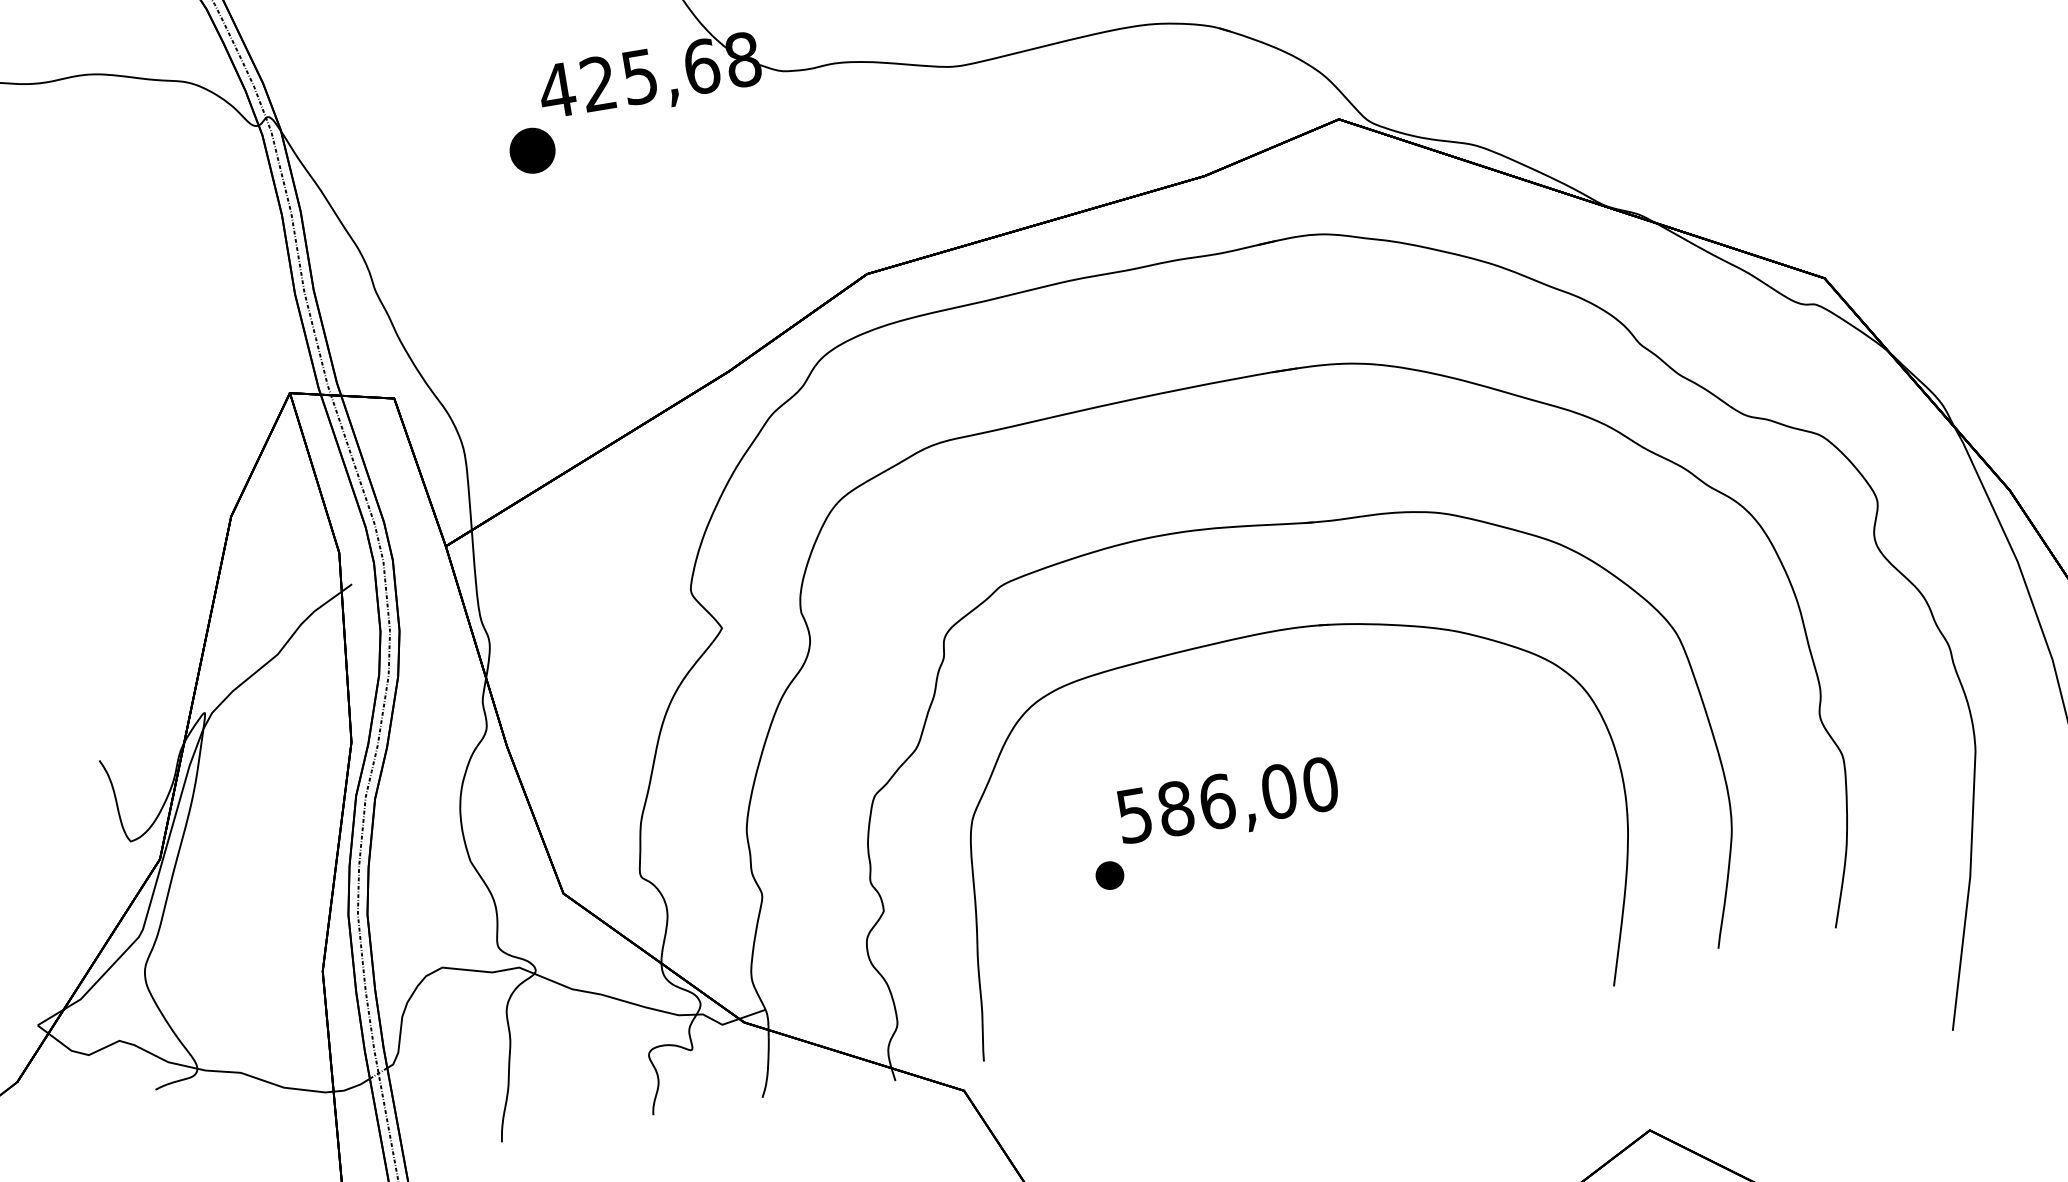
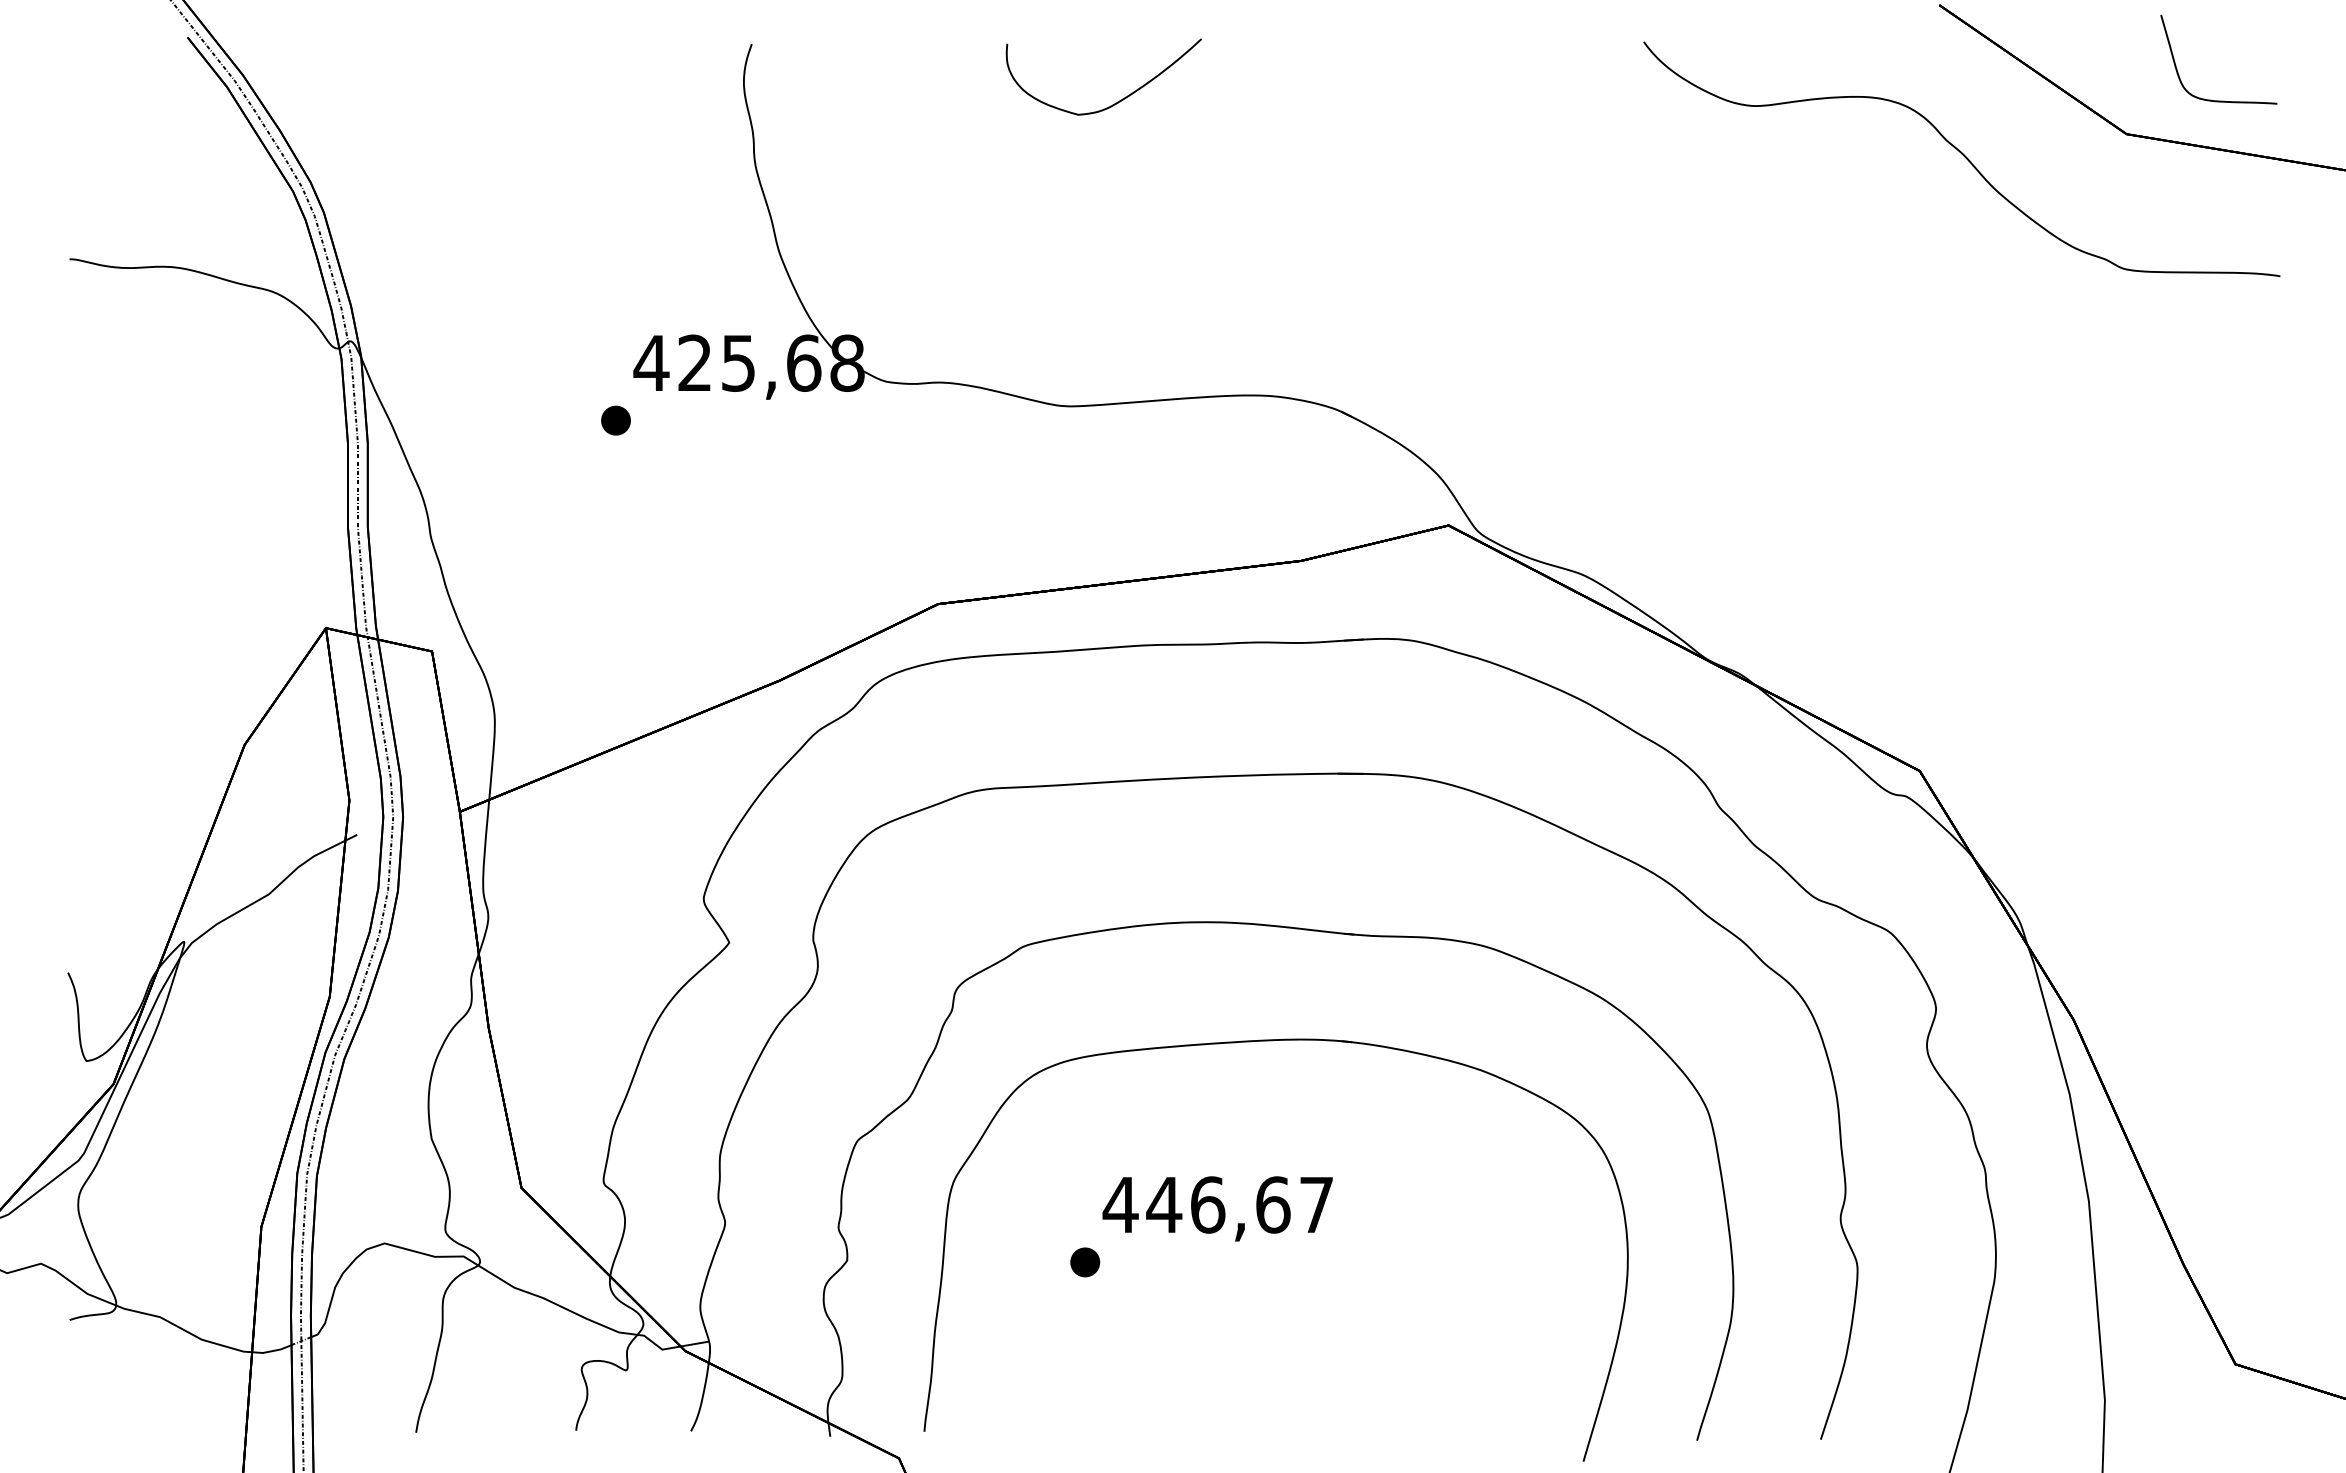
part: (532, 150) -> (615, 420), size x0.62
text: (1226, 799) -> (1217, 1204), 586,00 -> 446,67

